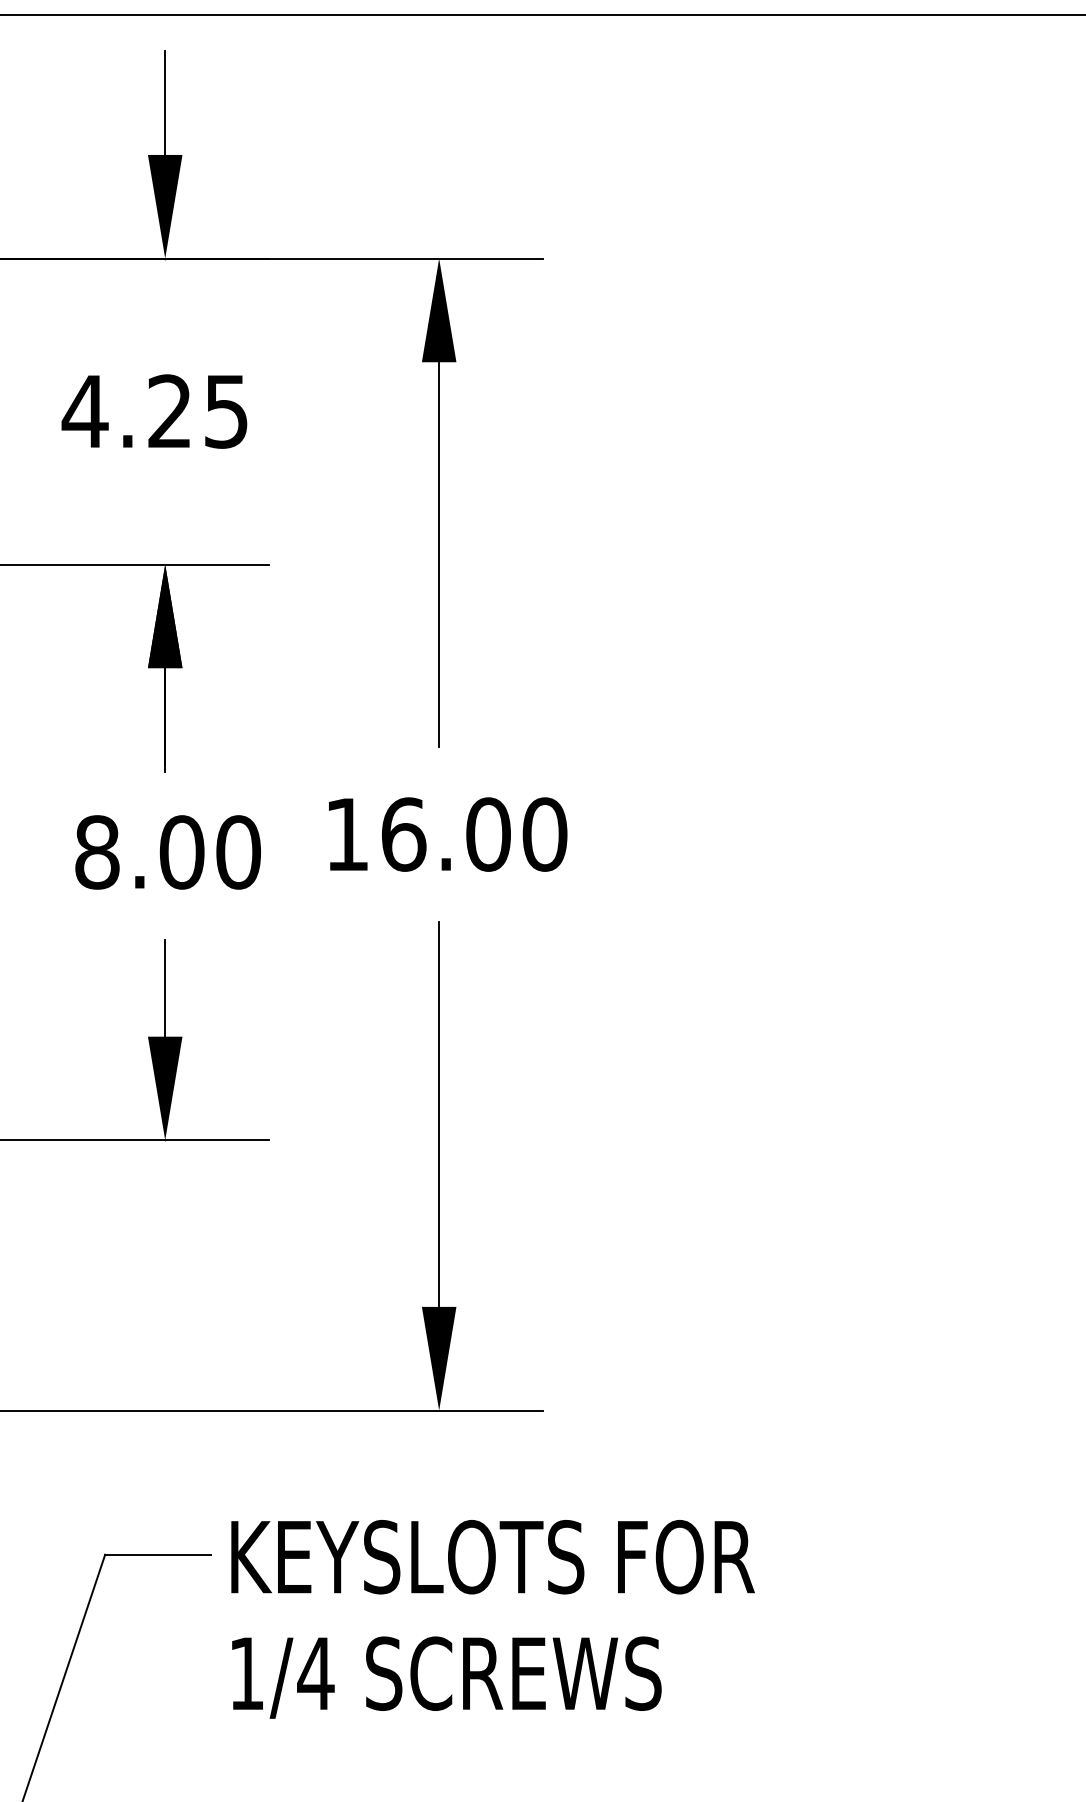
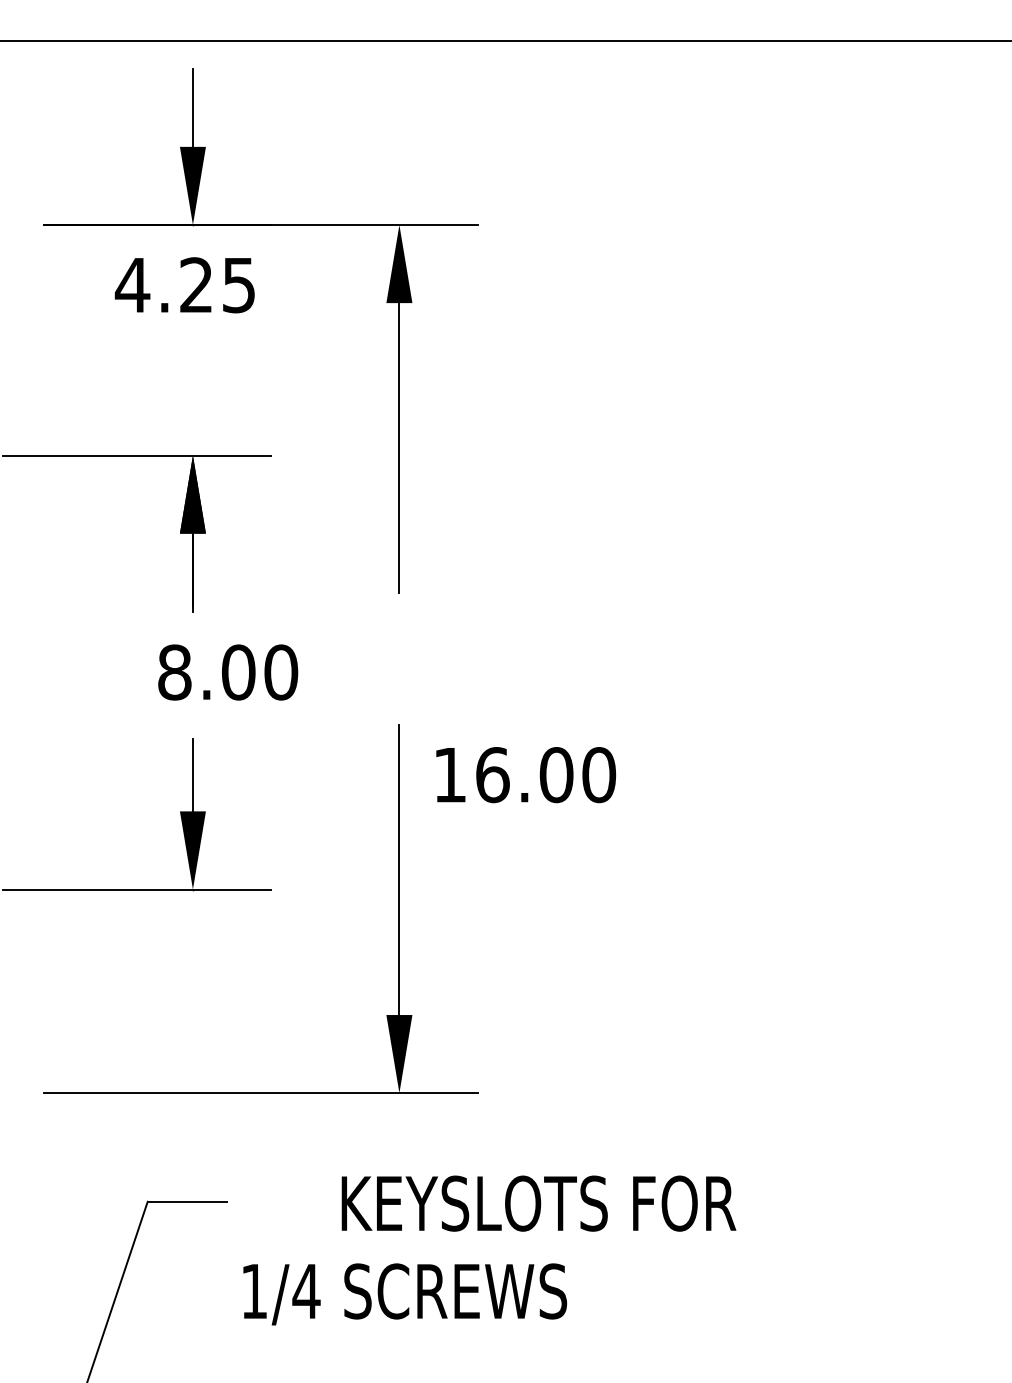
text: (154, 411) -> (184, 285), moved
text: (448, 835) -> (526, 775), moved
text: (168, 852) -> (228, 672), moved
text: (492, 1556) -> (538, 1203), moved

